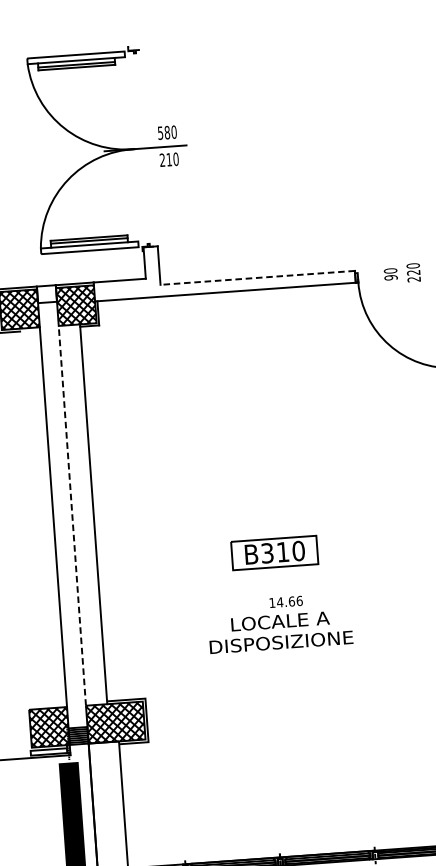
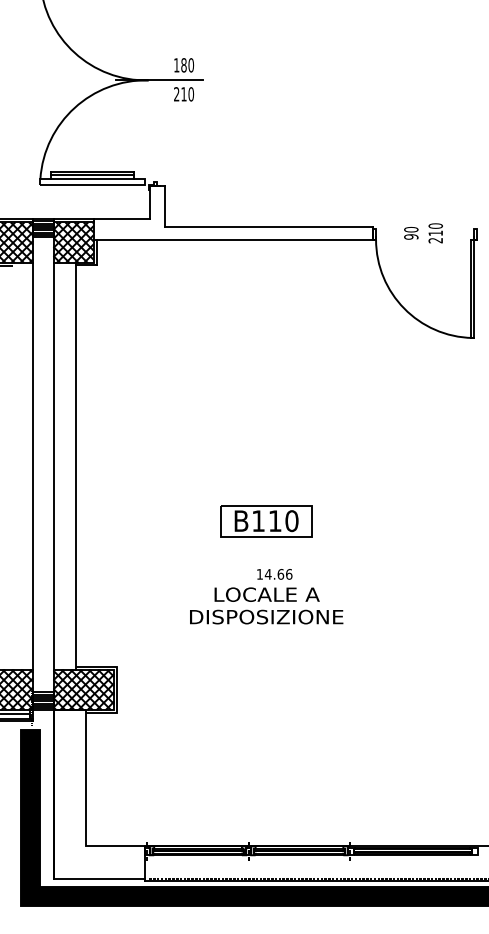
text: (160, 133) -> (176, 65), 580 -> 180
text: (413, 272) -> (435, 233), 220 -> 210
line: (257, 277) -> (268, 226), dashed -> solid
hatch: (47, 293) -> (43, 227), added
line: (72, 515) -> (53, 465), dashed -> solid
text: (267, 553) -> (258, 521), B310 -> B110

